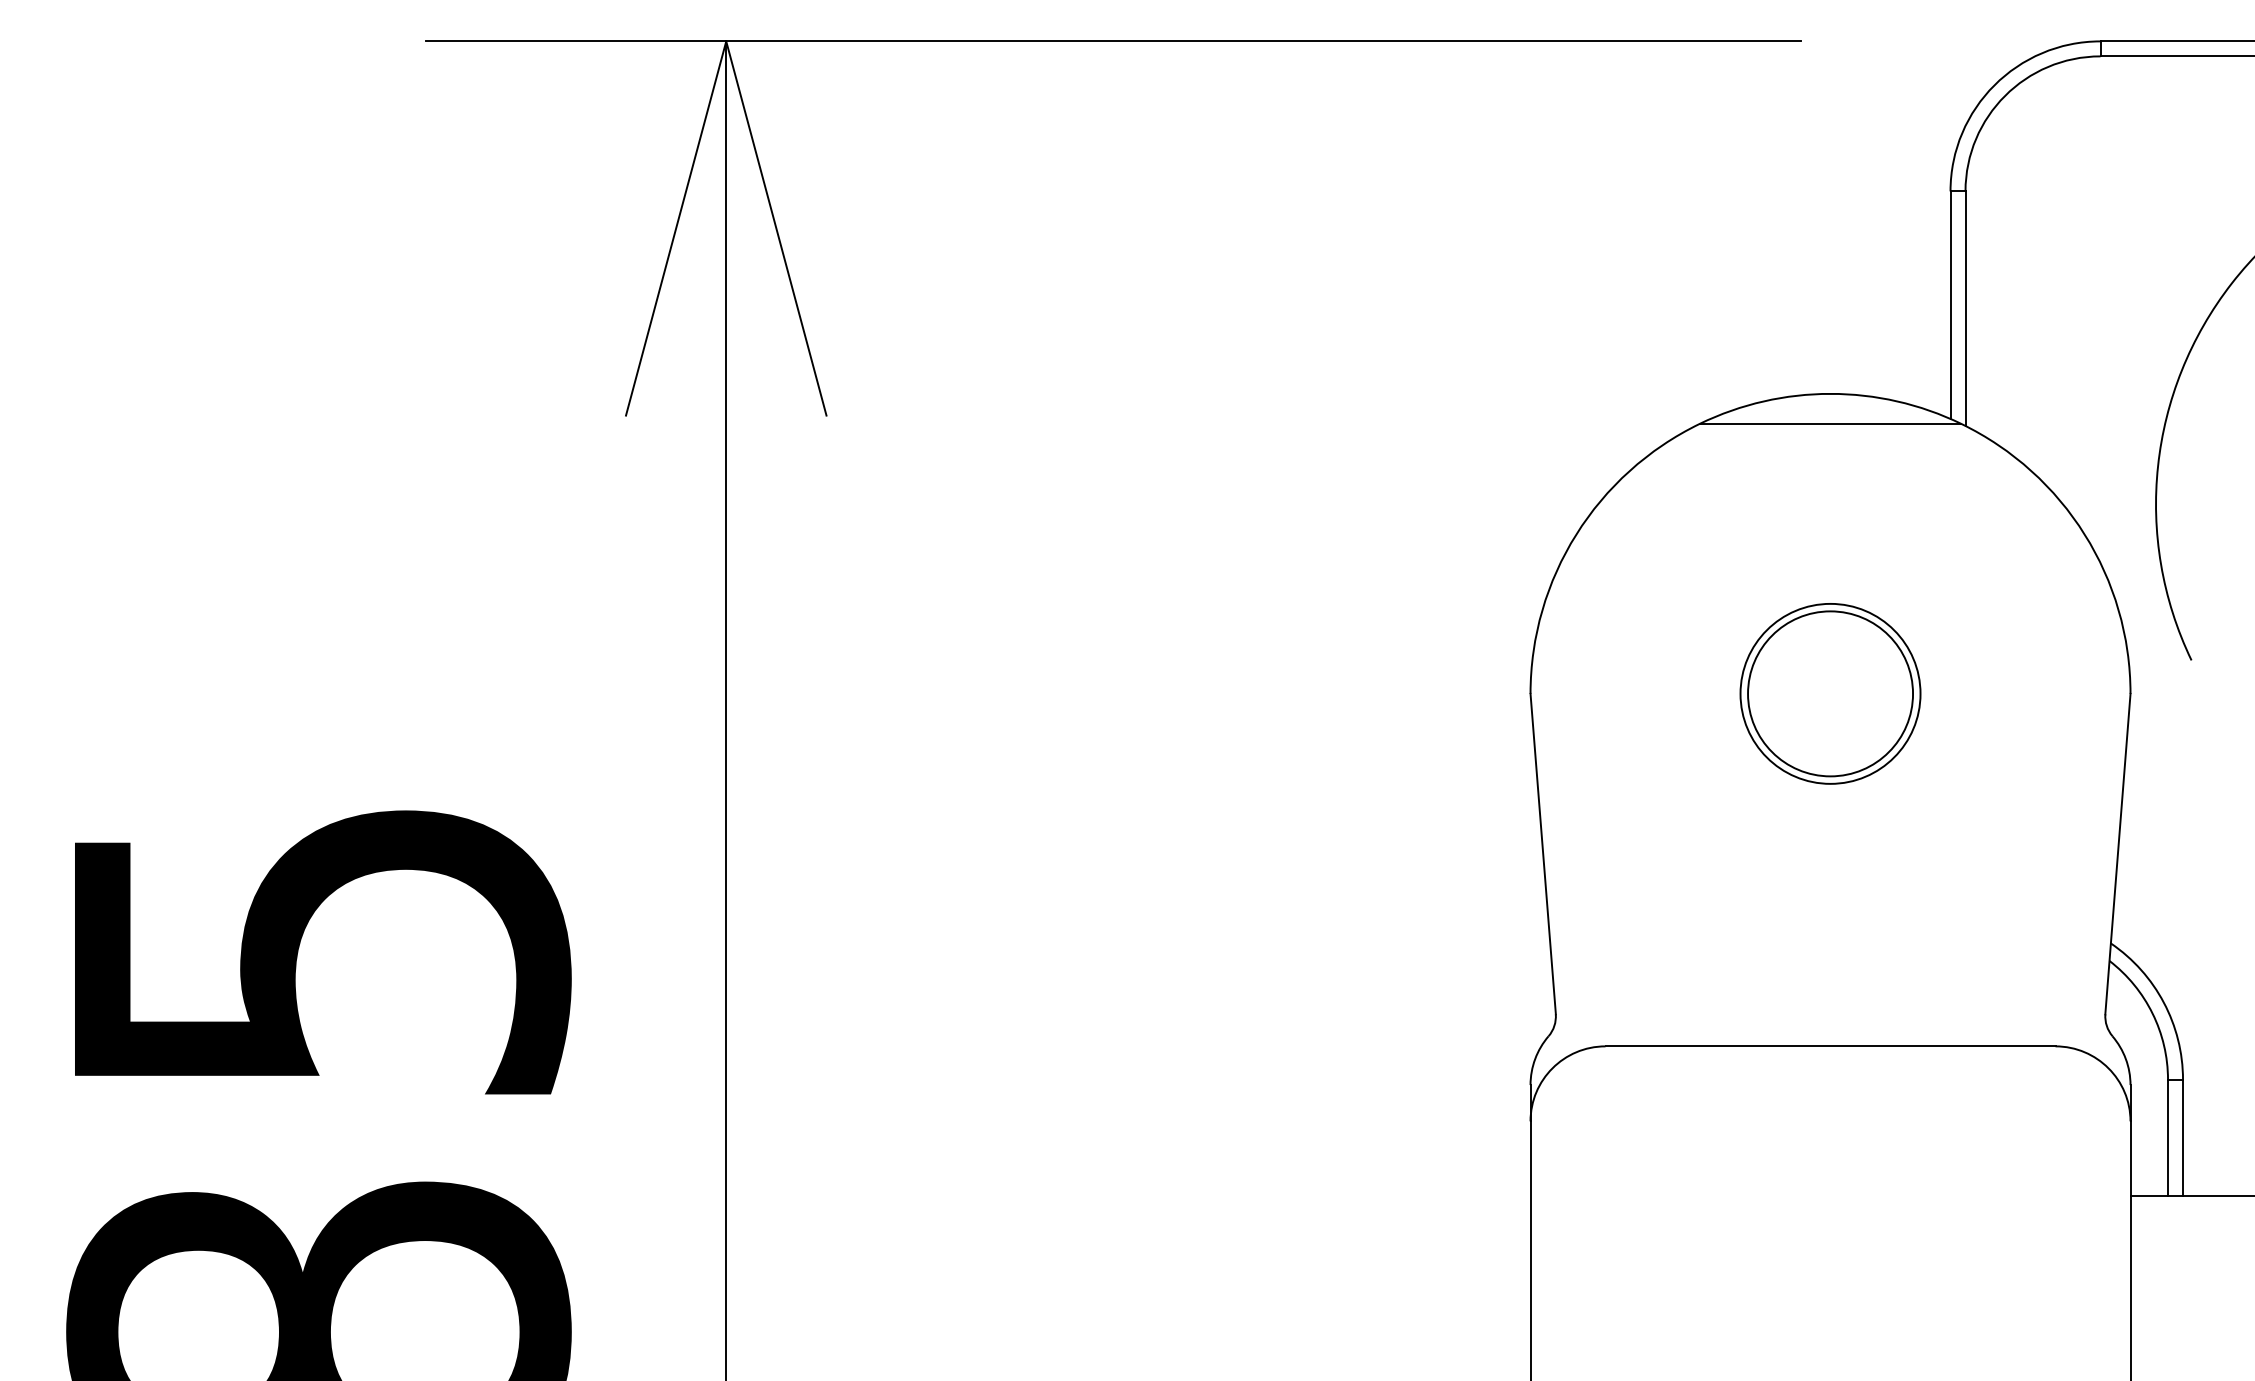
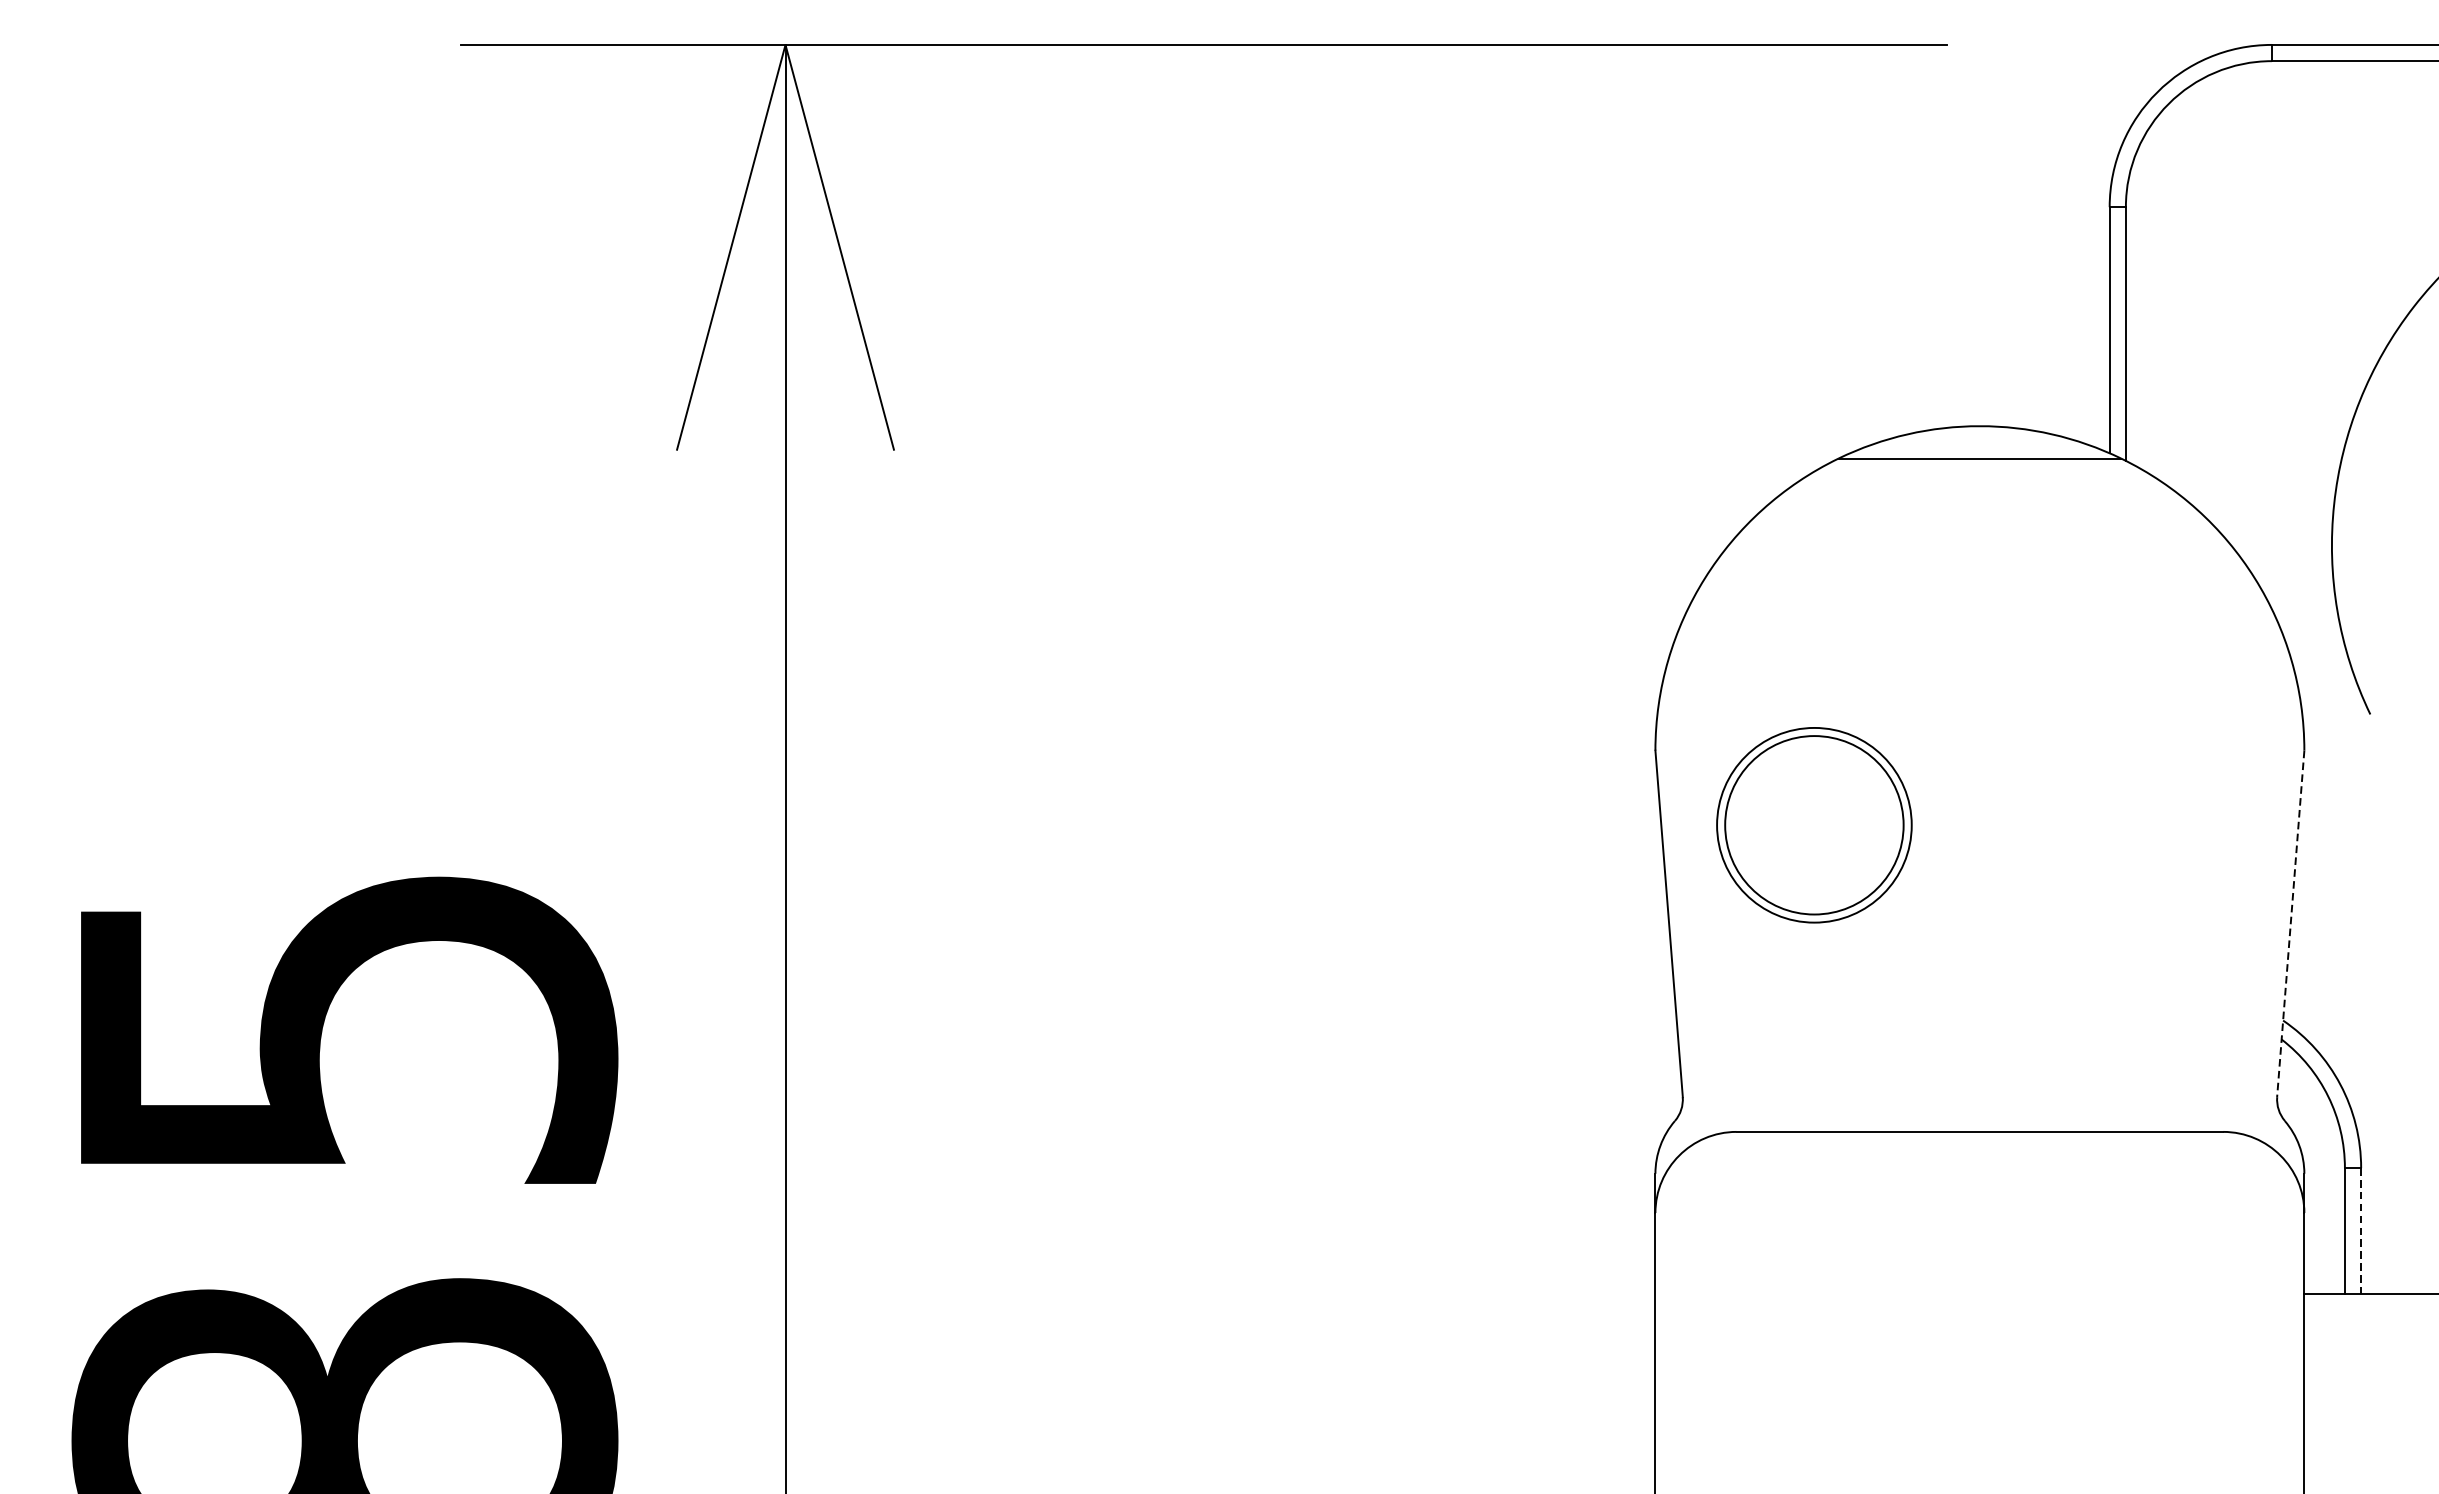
part: (1830, 693) -> (1814, 824), moved
line: (2117, 854) -> (2290, 924), solid -> dashed
line: (2183, 1138) -> (2361, 1231), solid -> dashed

